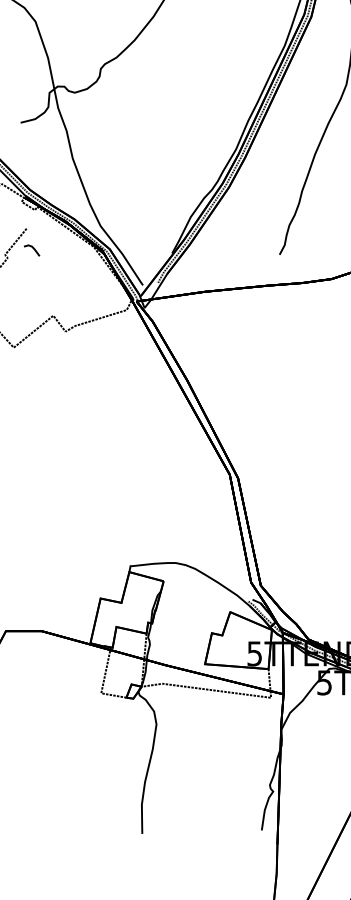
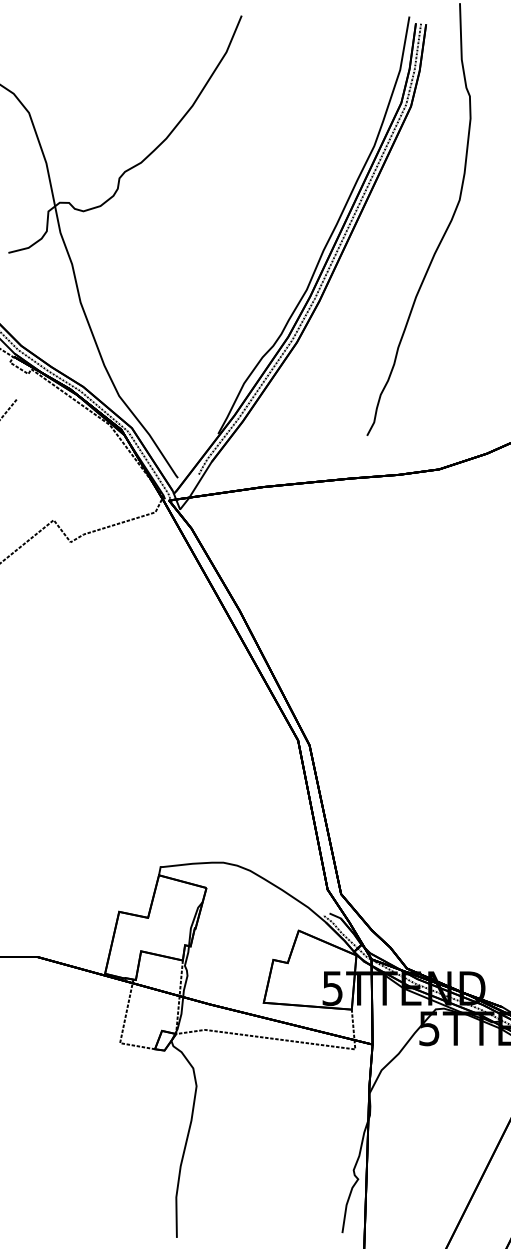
line: (32, 248) -> (25, 427), removed

